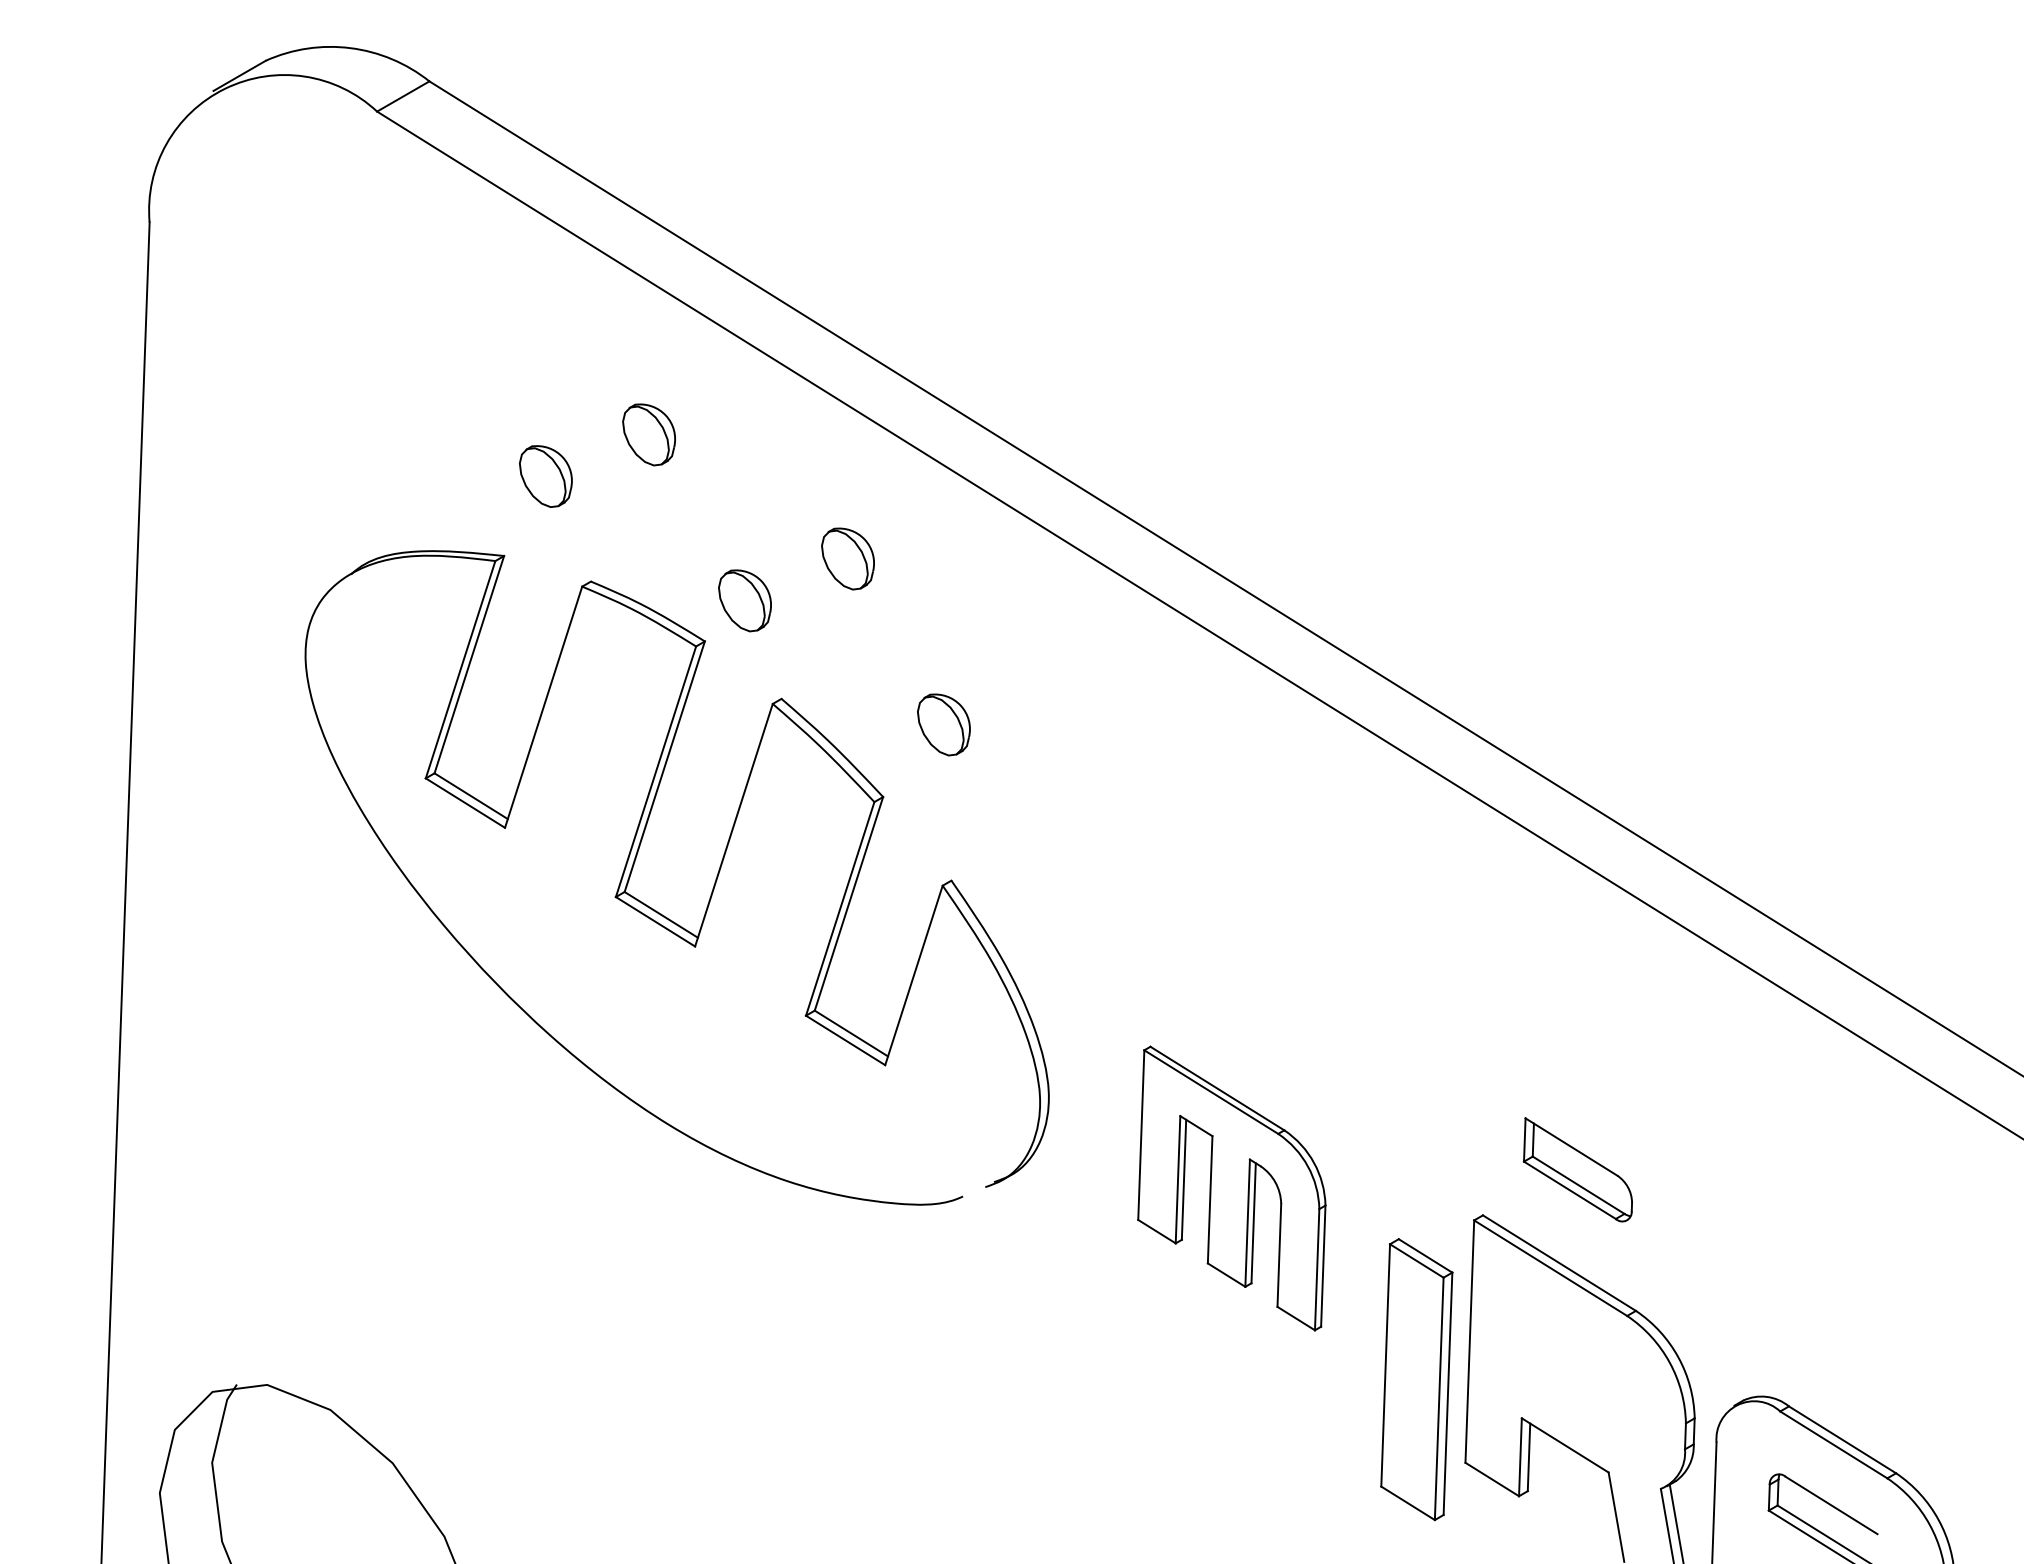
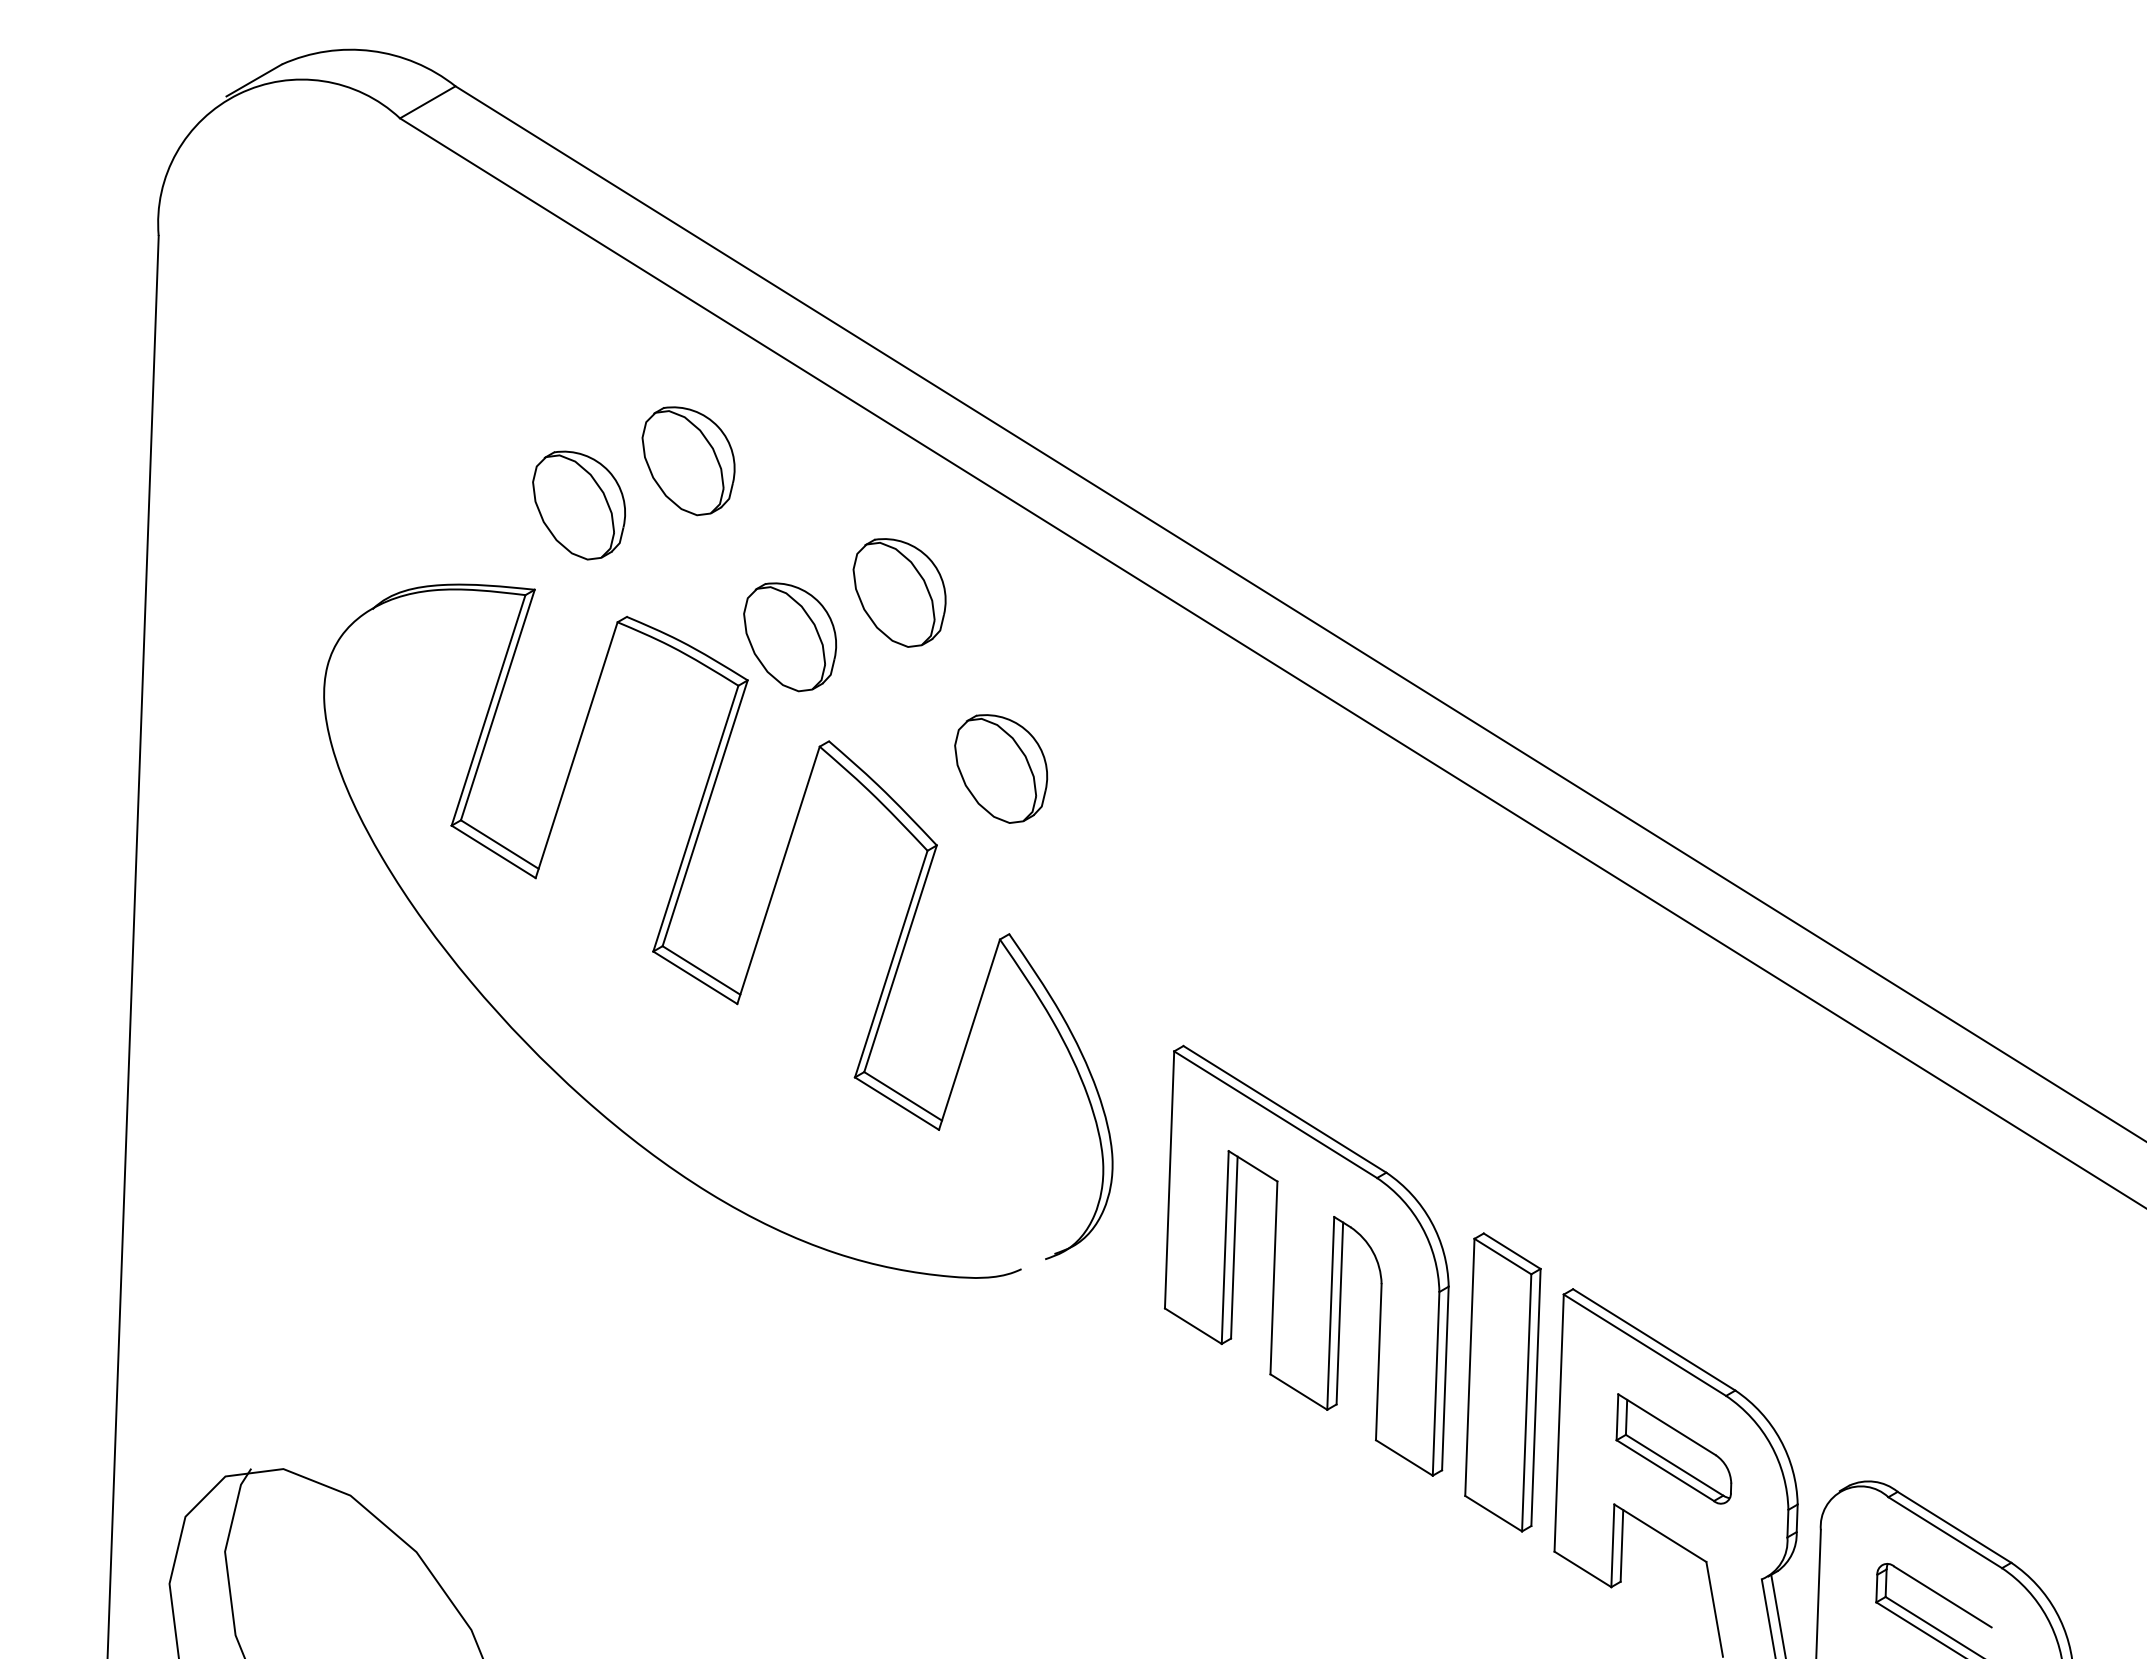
part: (649, 435) -> (688, 461), size x1.67
part: (545, 476) -> (578, 505), size x1.67
part: (847, 558) -> (899, 592), size x1.67
part: (745, 601) -> (790, 637), size x1.67
part: (944, 724) -> (1001, 768), size x1.67
part: (1577, 1169) -> (1673, 1448), moved
part: (1231, 1188) -> (1306, 1260), size x1.43
part: (1416, 1379) -> (1502, 1382), moved

